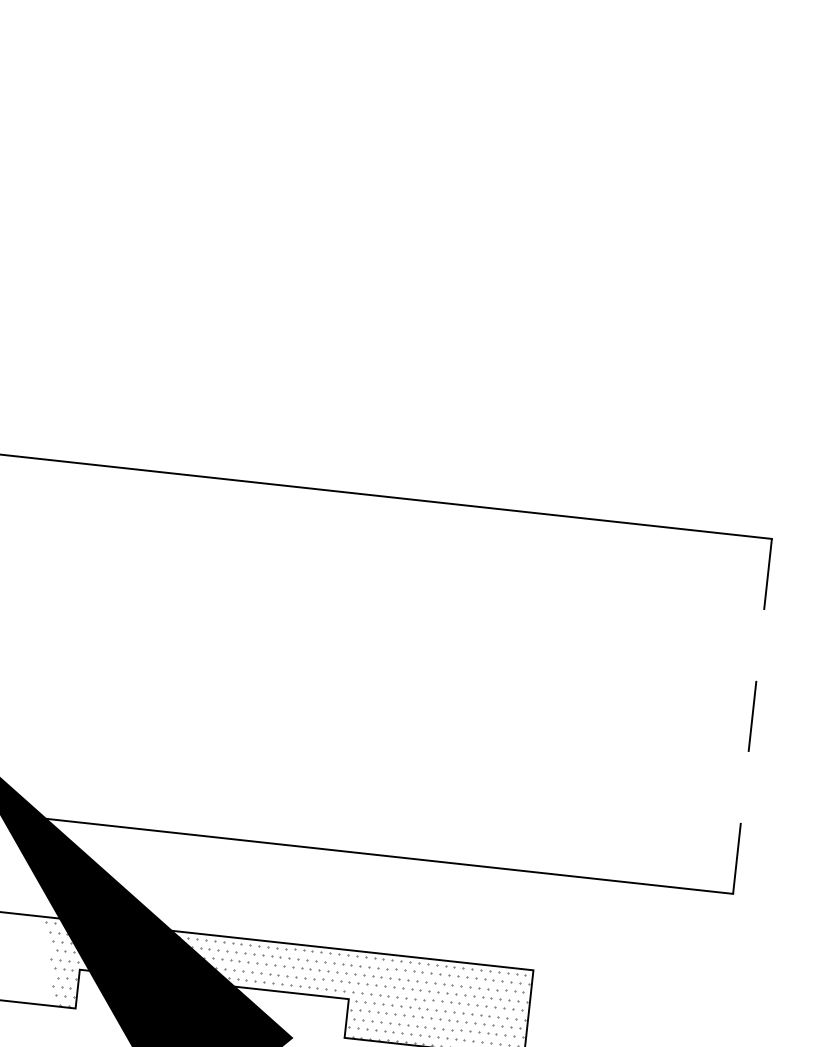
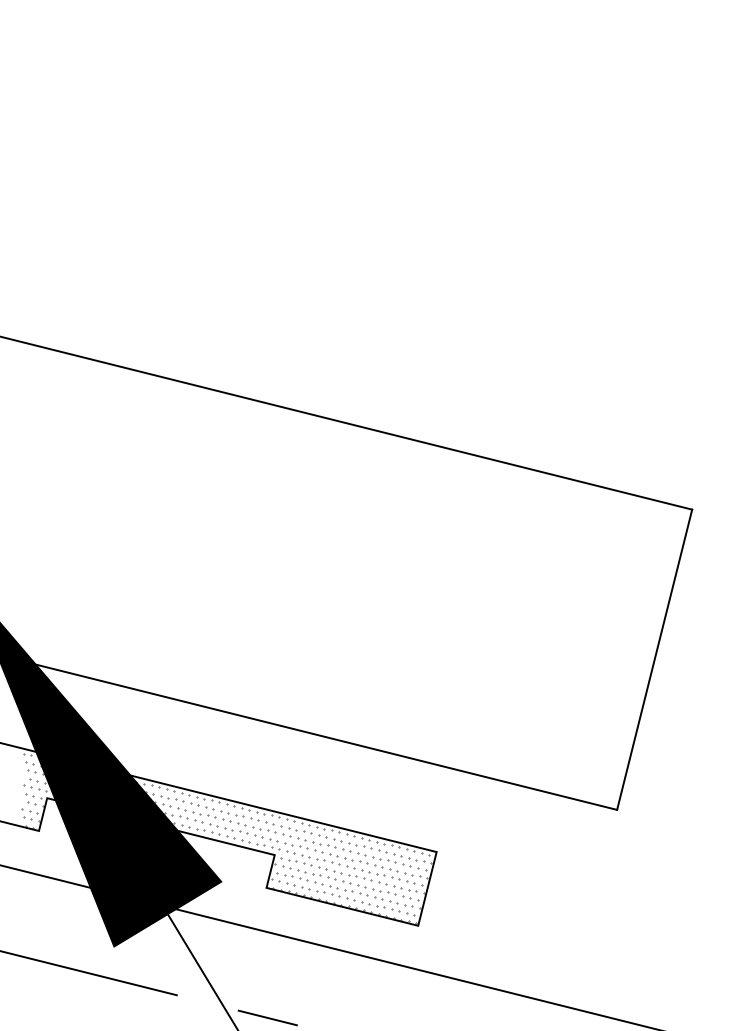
line: (752, 716) -> (654, 659), dashed -> solid

